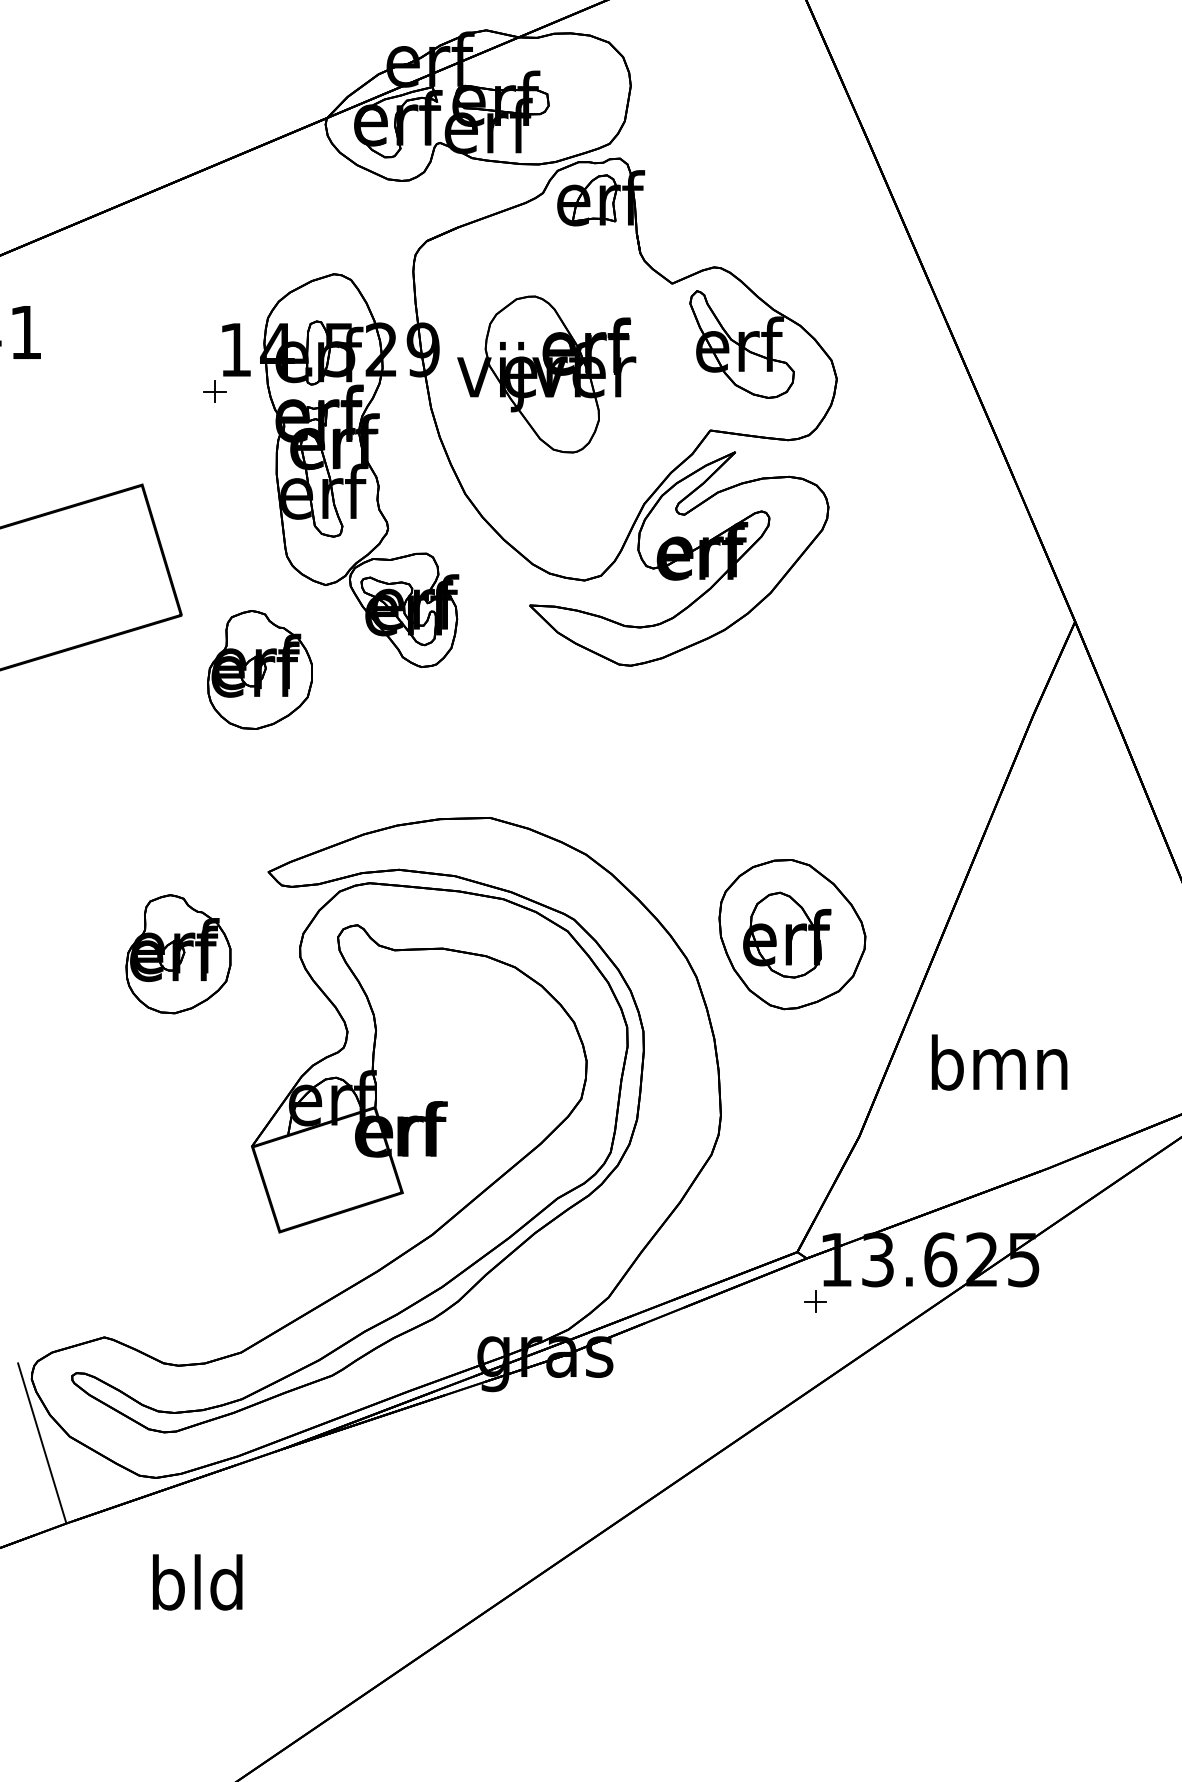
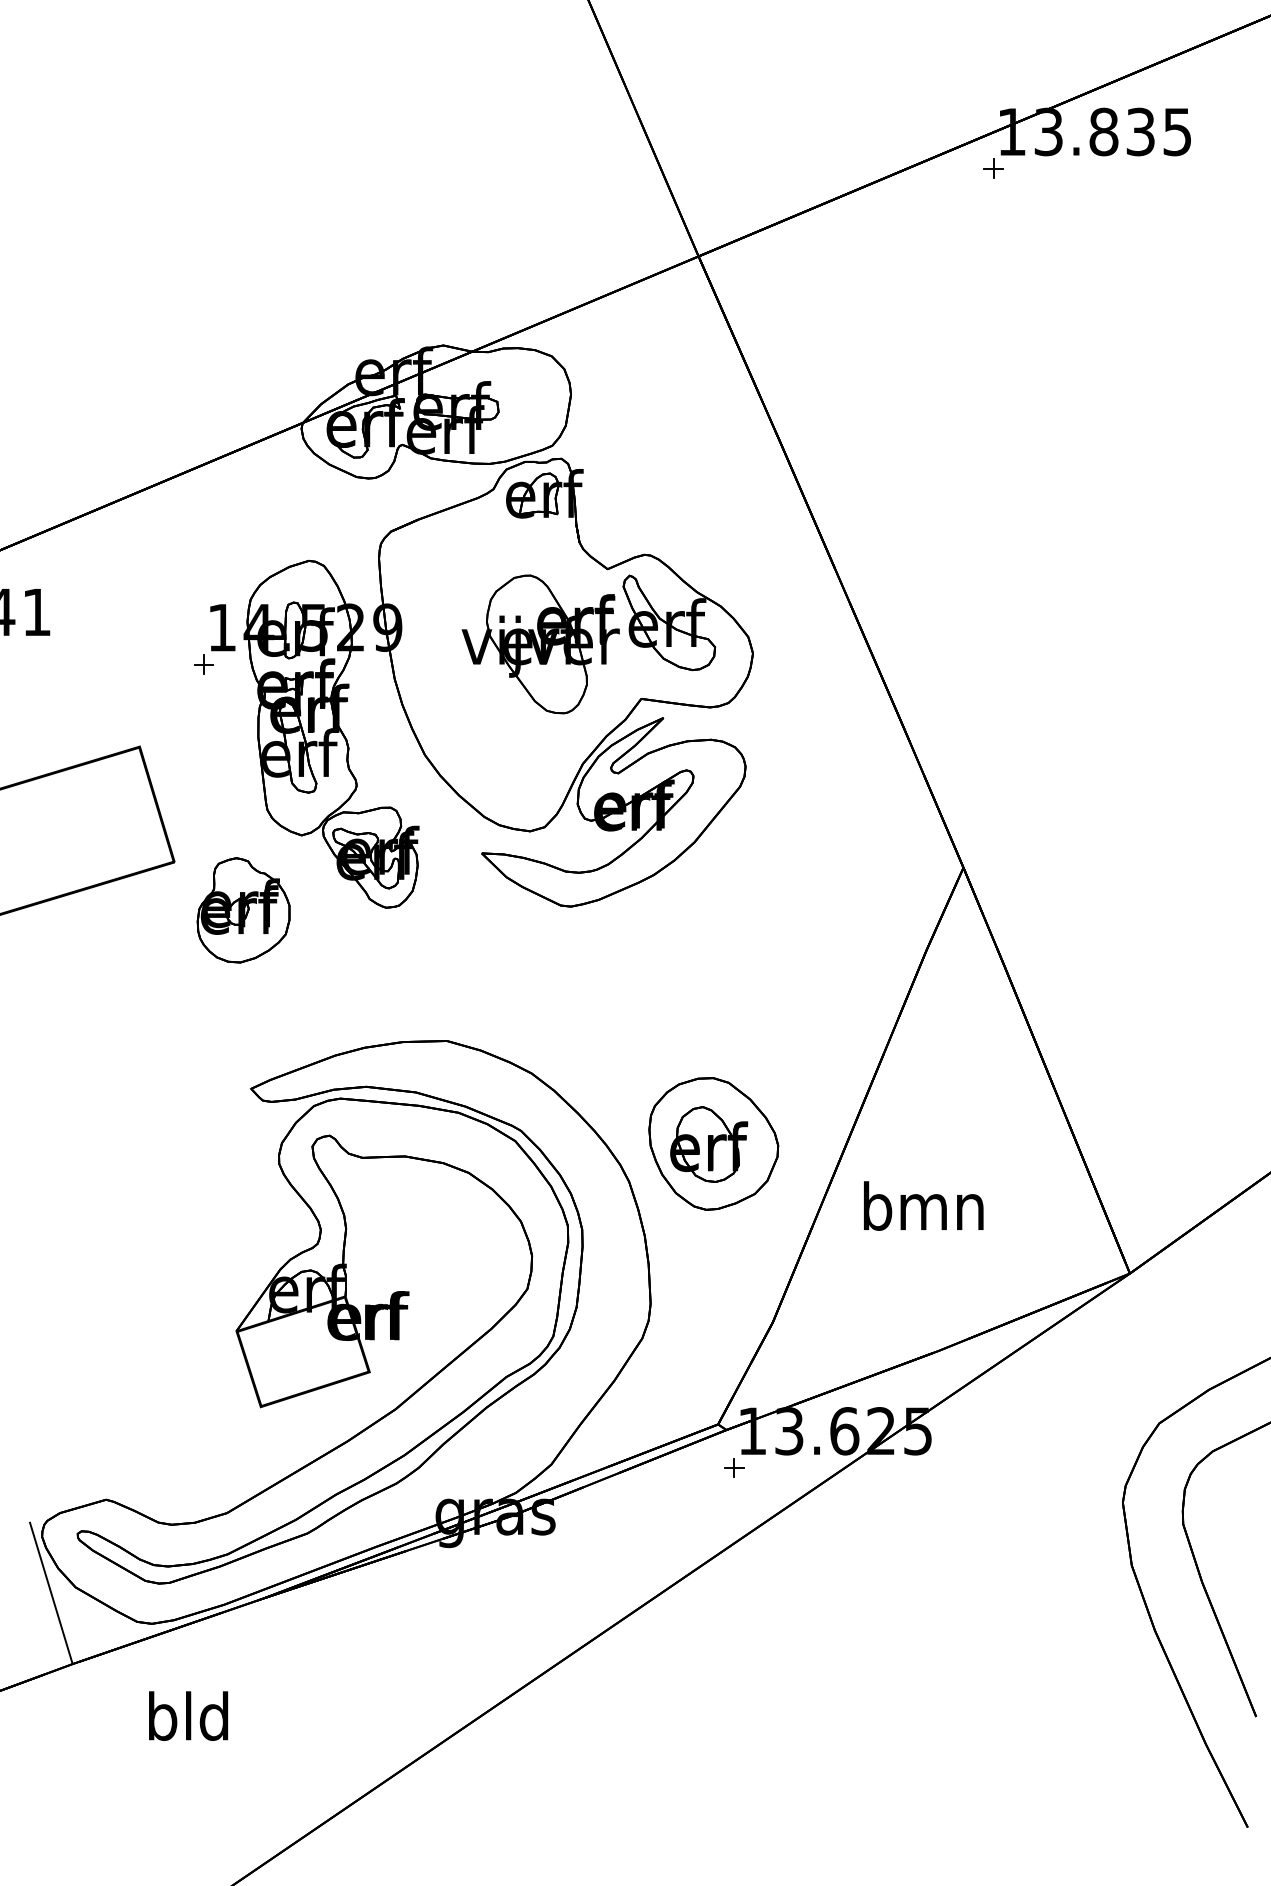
part: (546, 374) -> (540, 644), moved
part: (178, 954) -> (171, 1161), removed
text: (999, 1061) -> (923, 1205), moved

